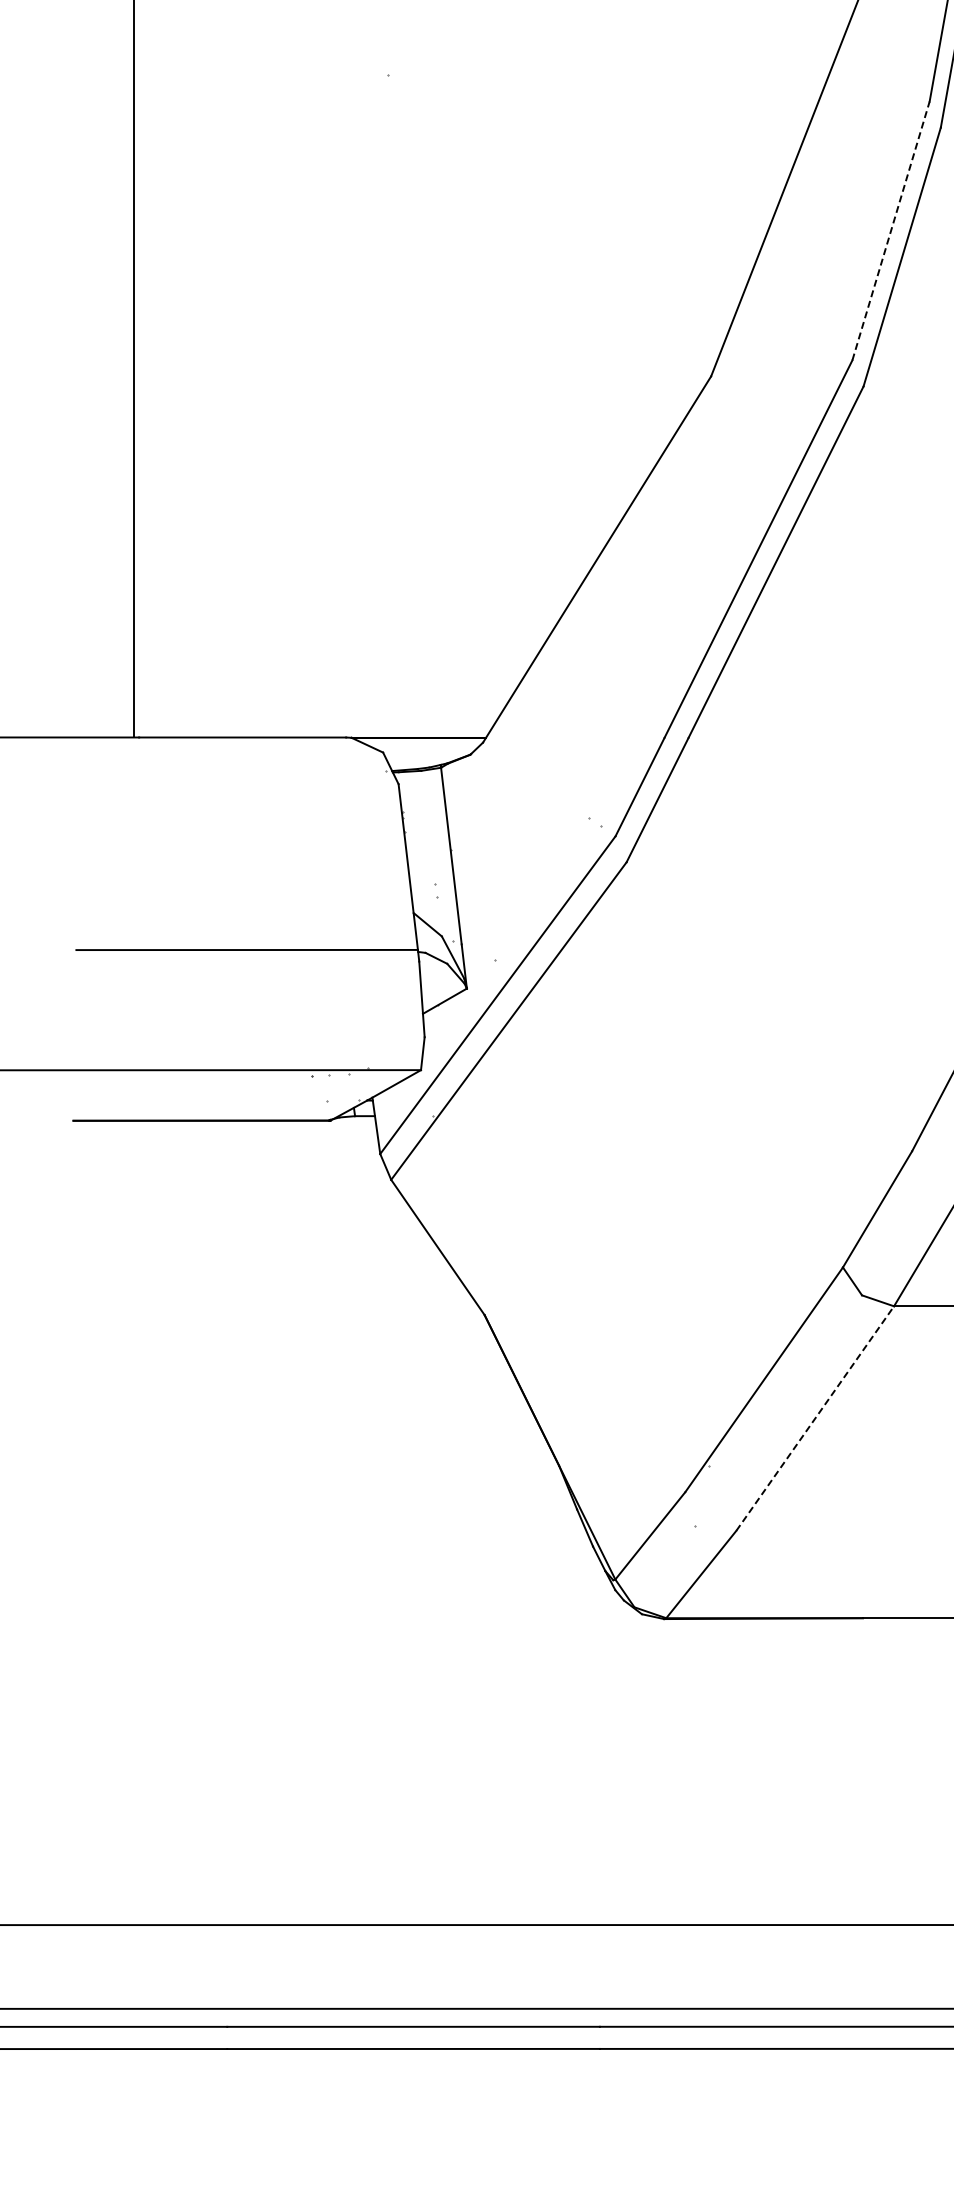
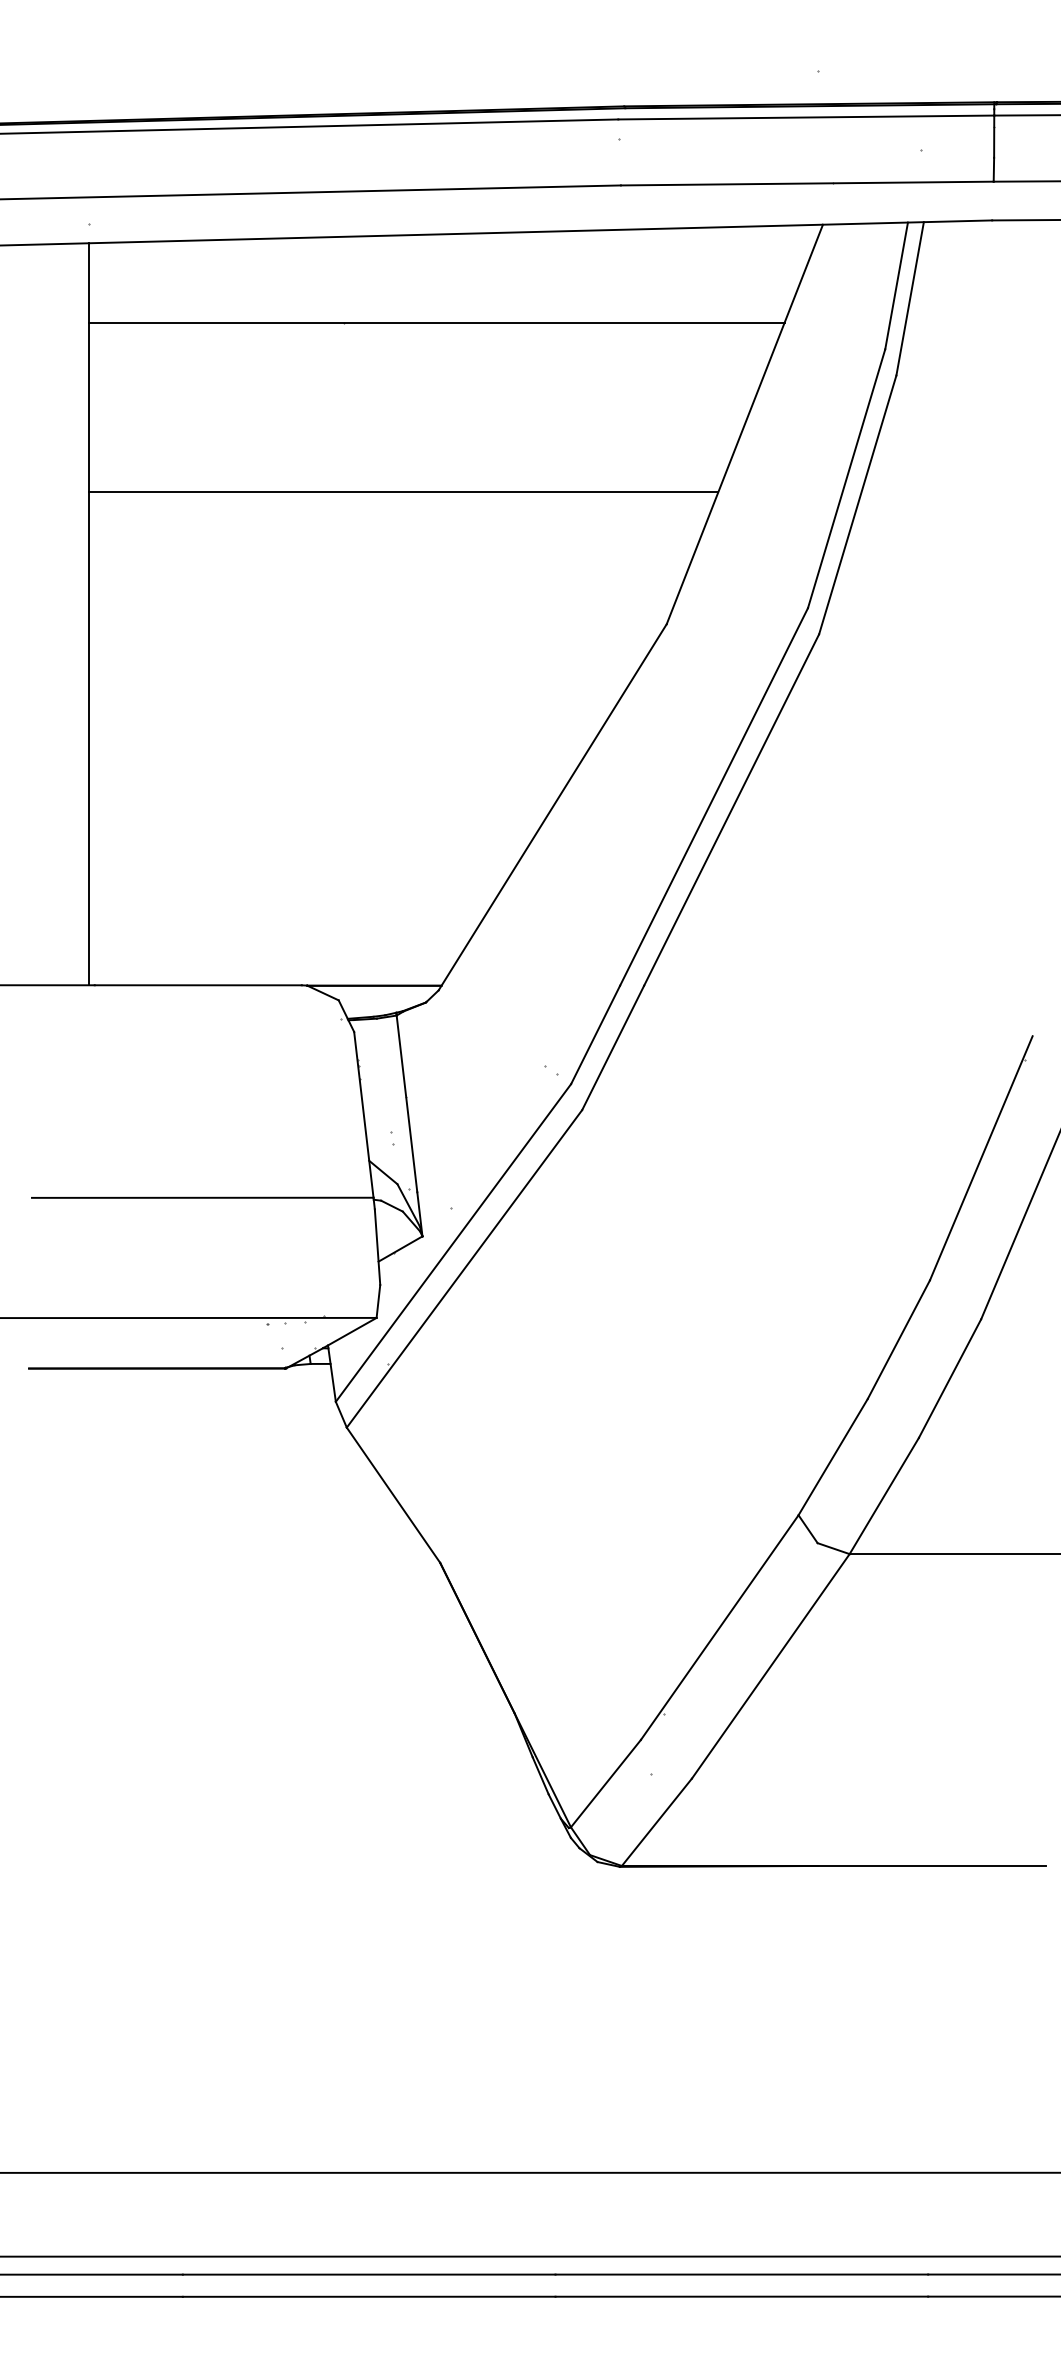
line: (480, 74) -> (436, 322), added
line: (890, 230) -> (846, 478), dashed -> solid
line: (447, 244) -> (403, 492), added
line: (815, 1417) -> (771, 1665), dashed -> solid

